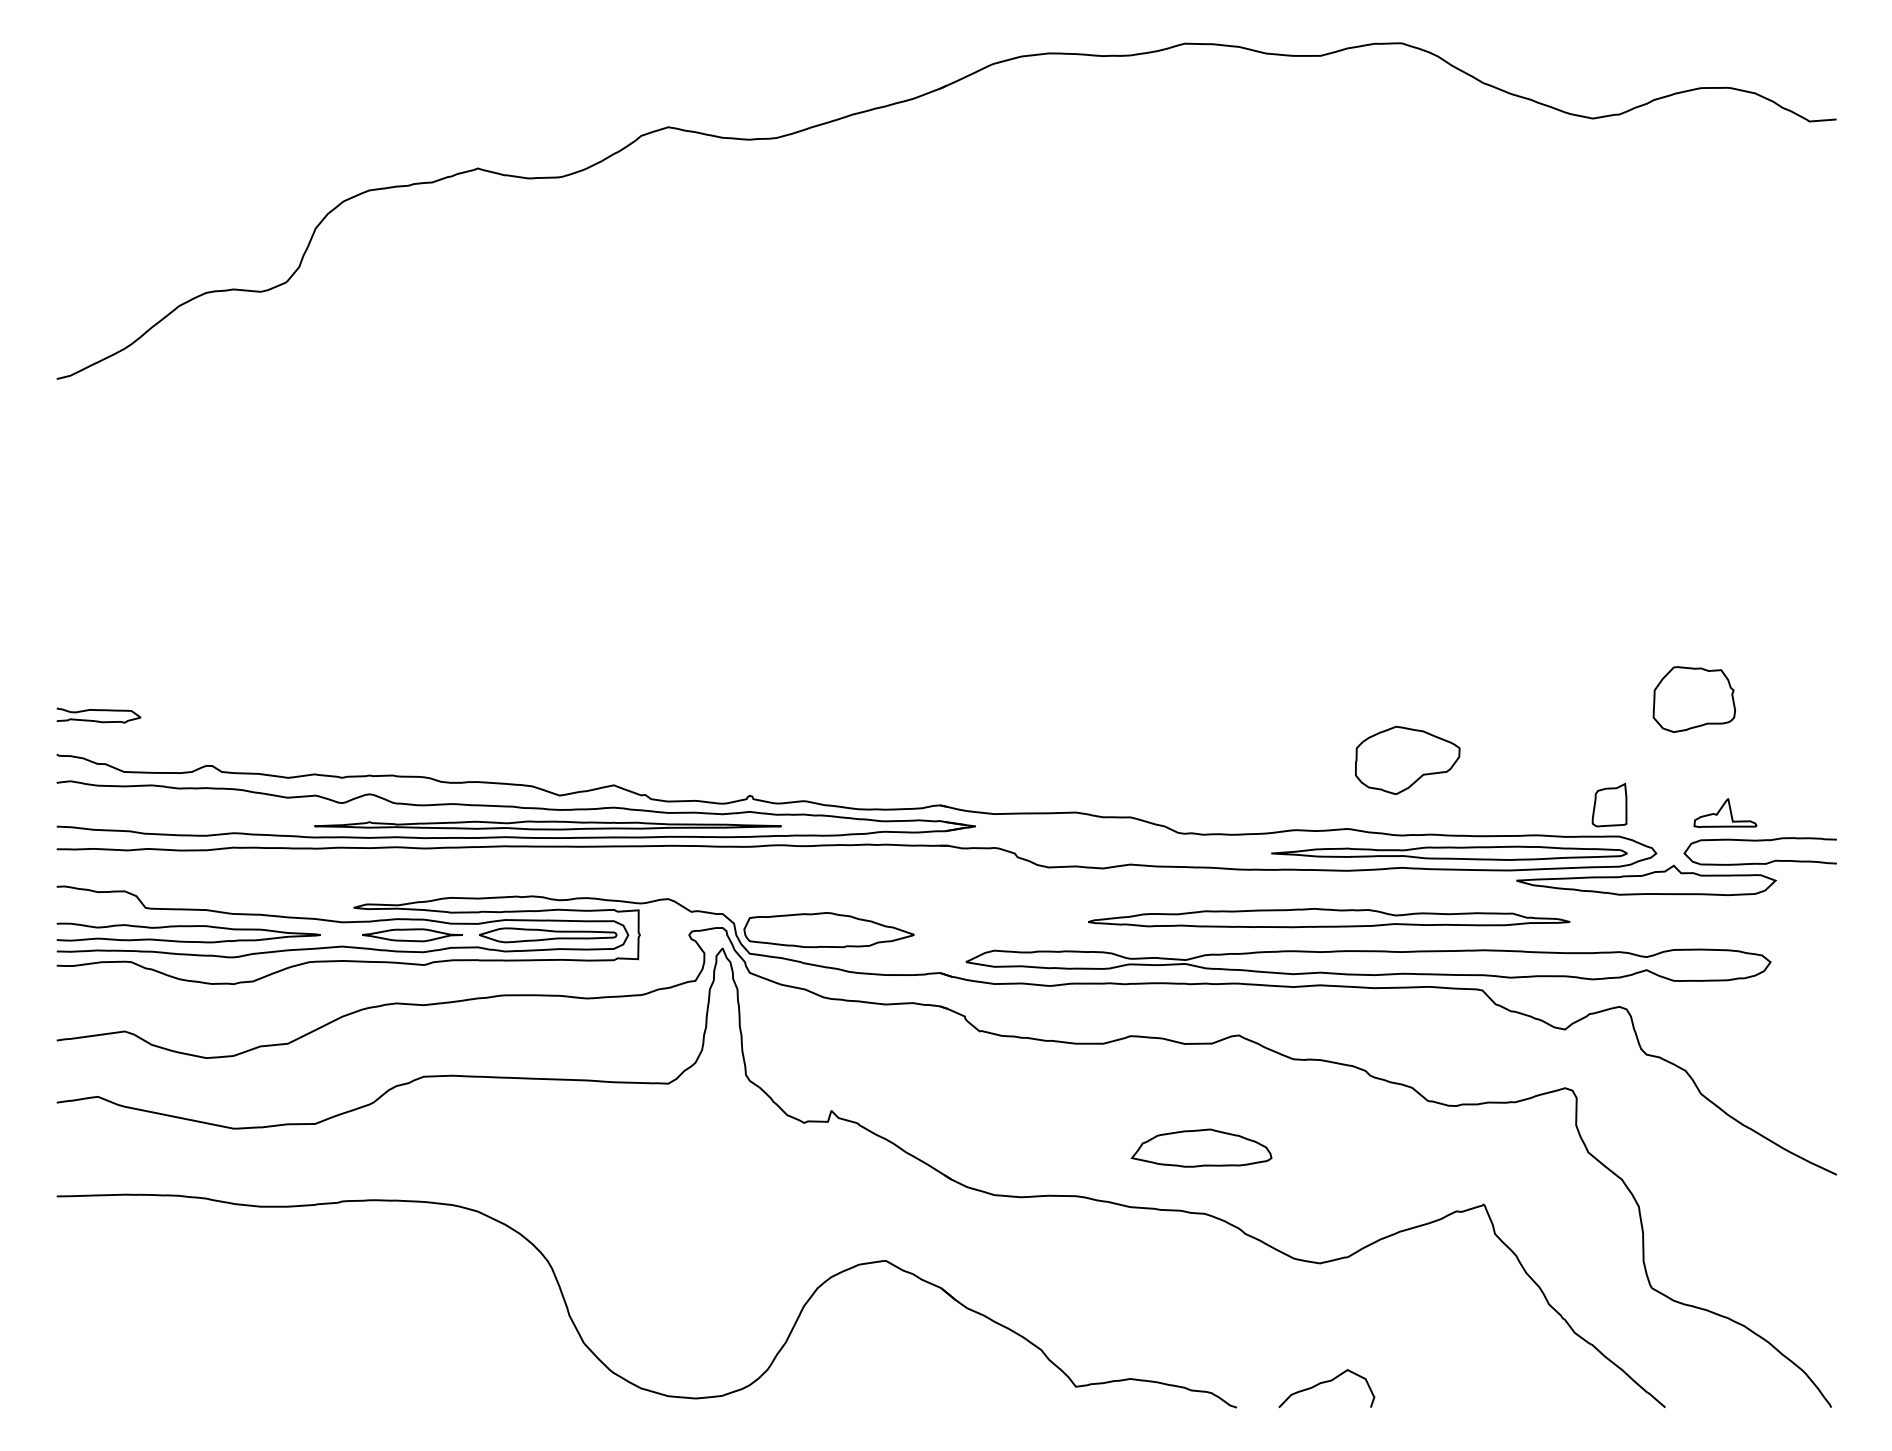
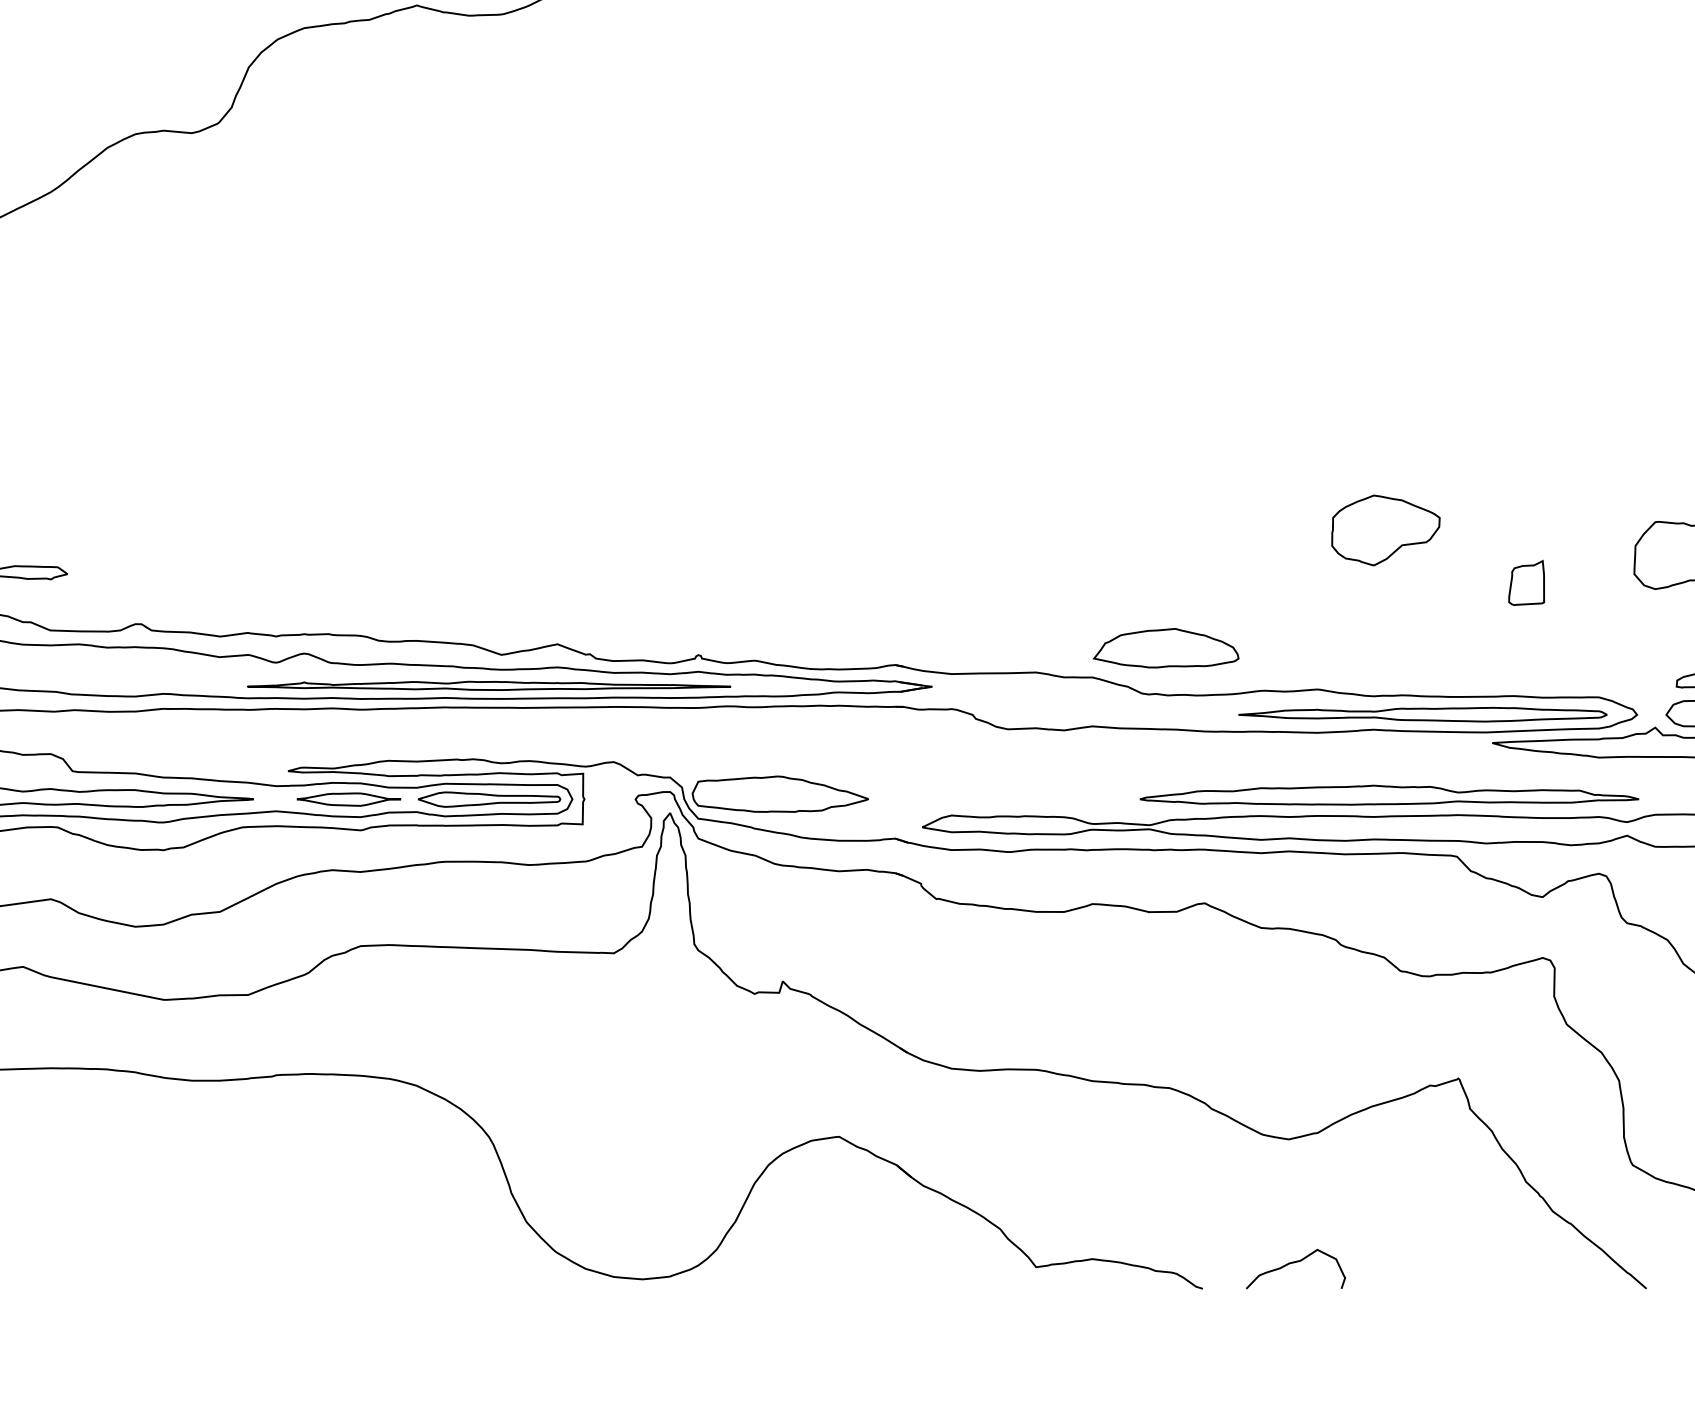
part: (1407, 760) -> (1385, 530), moved
part: (1609, 804) -> (1526, 582), moved
part: (1329, 918) -> (1389, 795), moved
part: (1201, 1147) -> (1166, 647), moved

